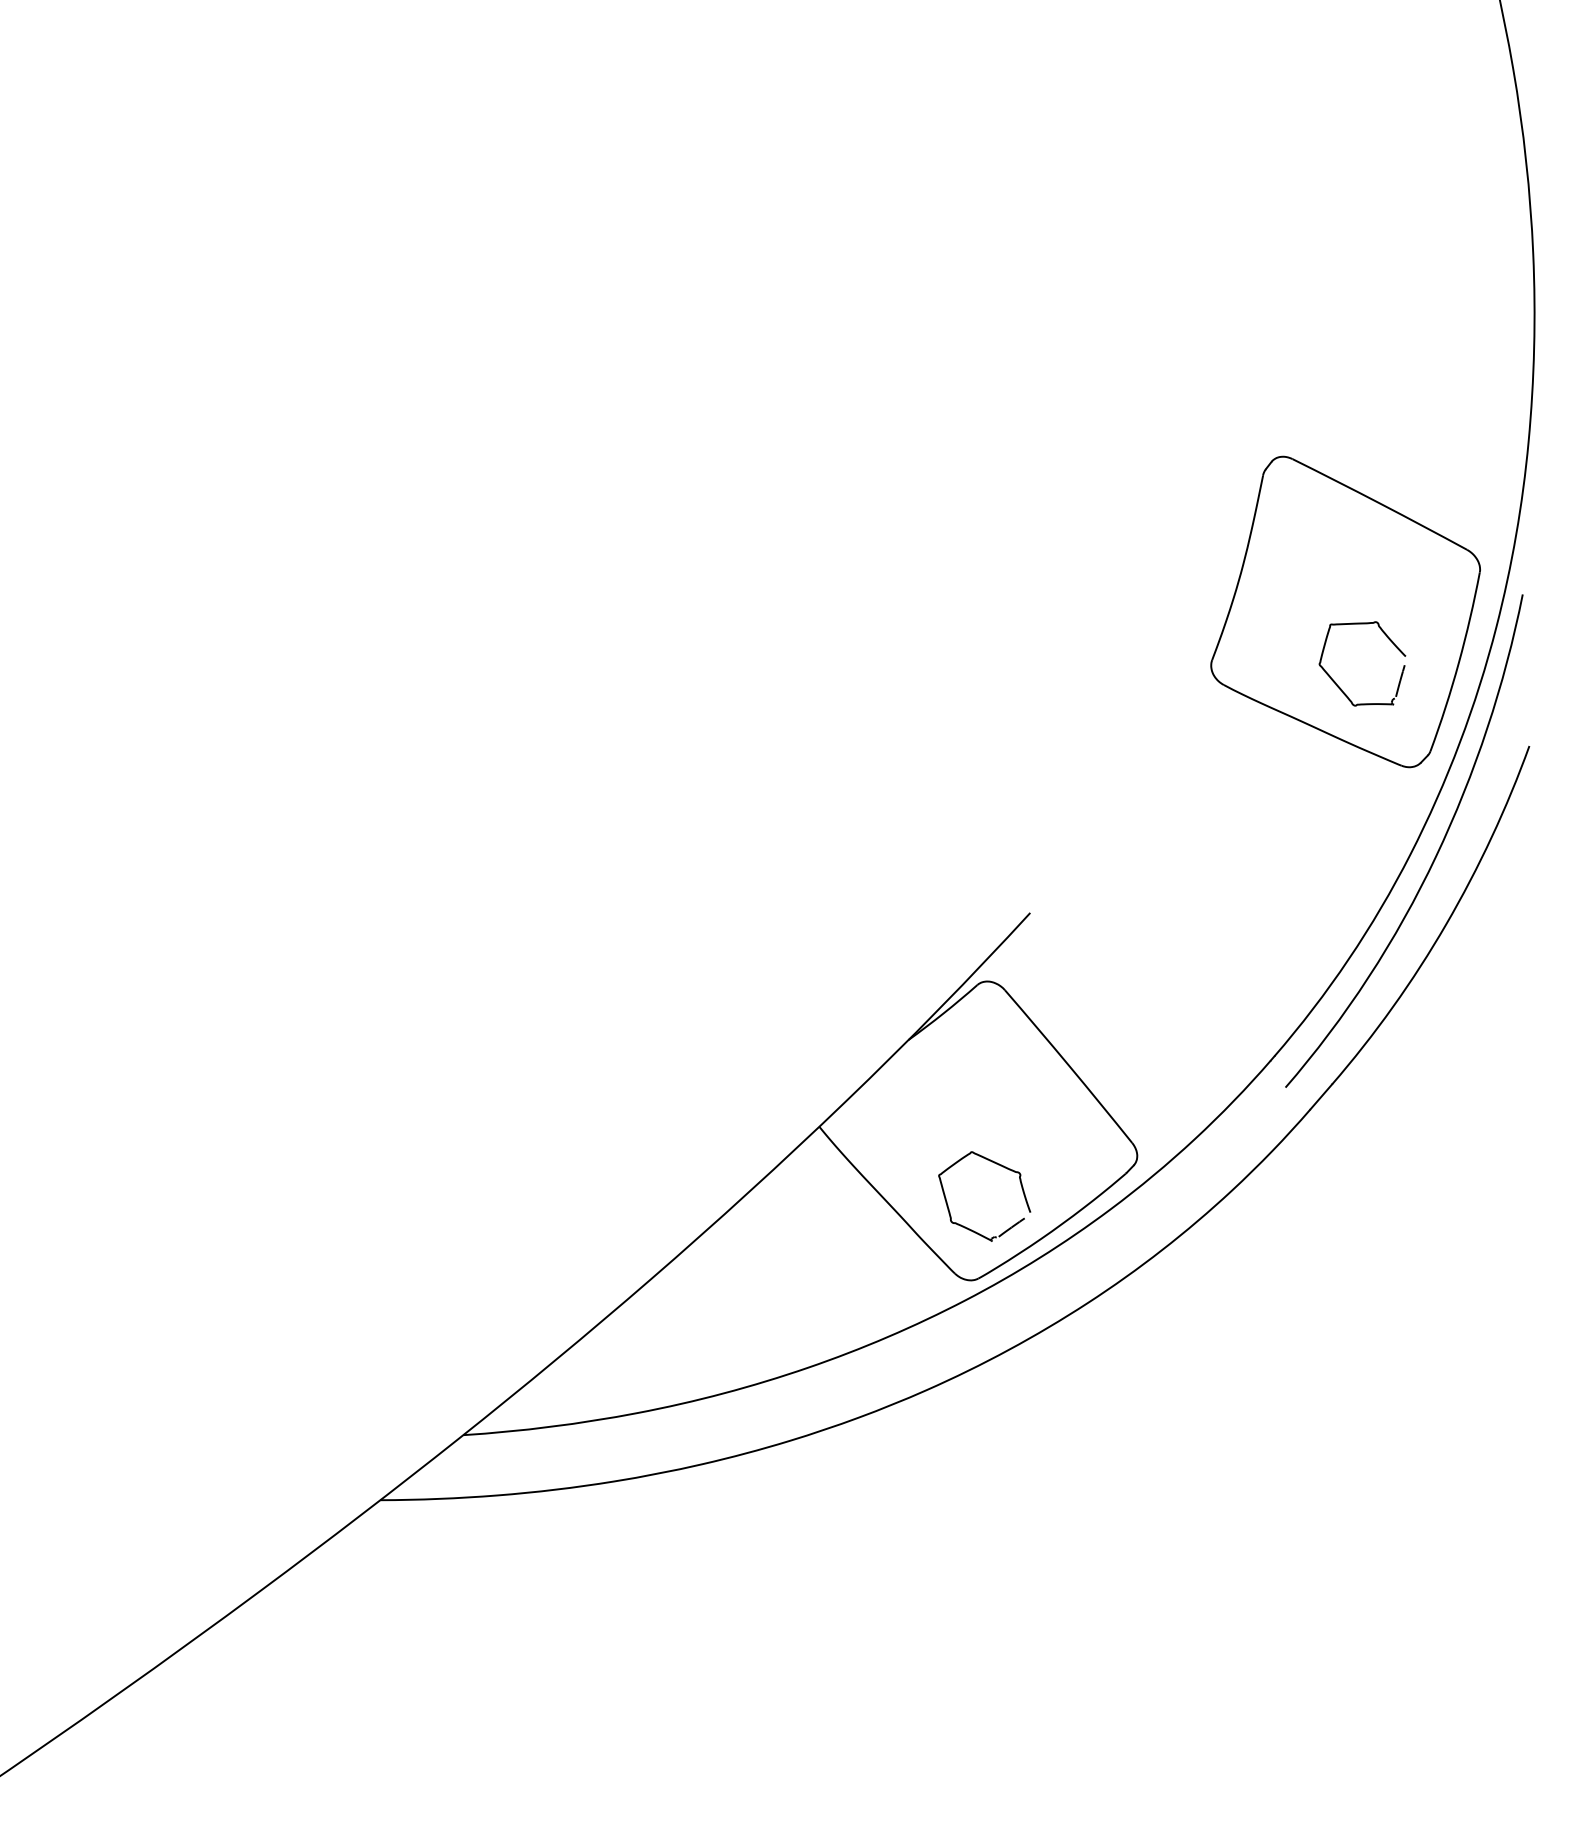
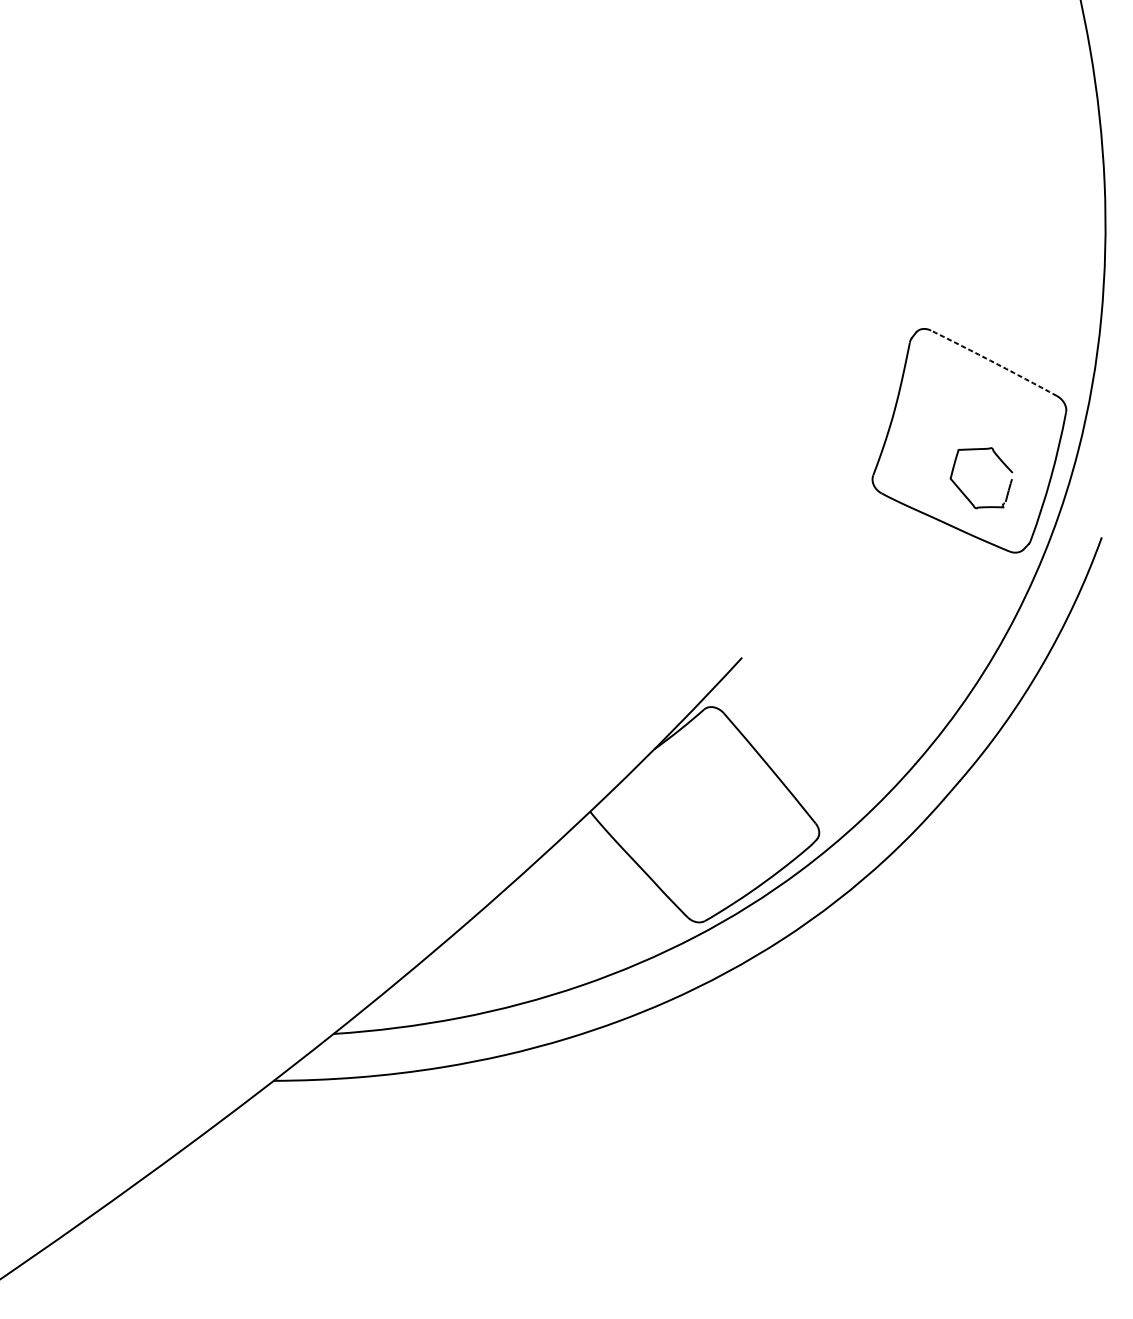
line: (1380, 503) -> (994, 362), solid -> dashed
curve: (1436, 852) -> (1034, 614), removed
part: (1000, 1166) -> (720, 840), removed

